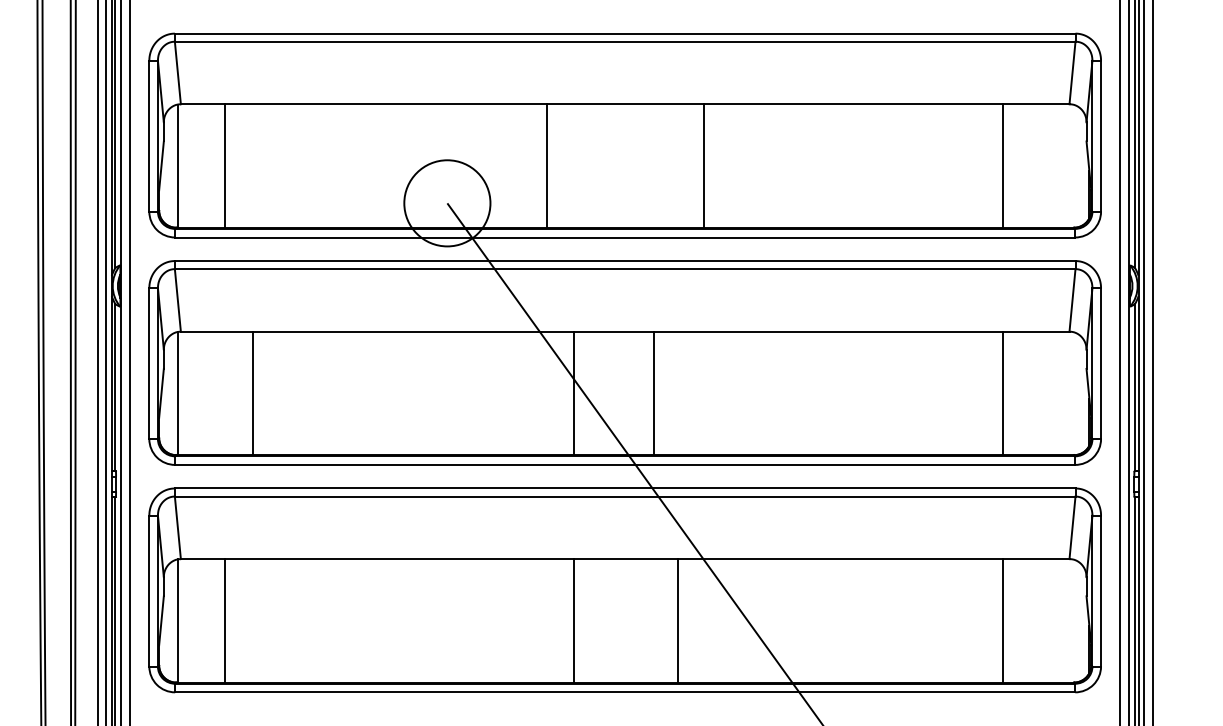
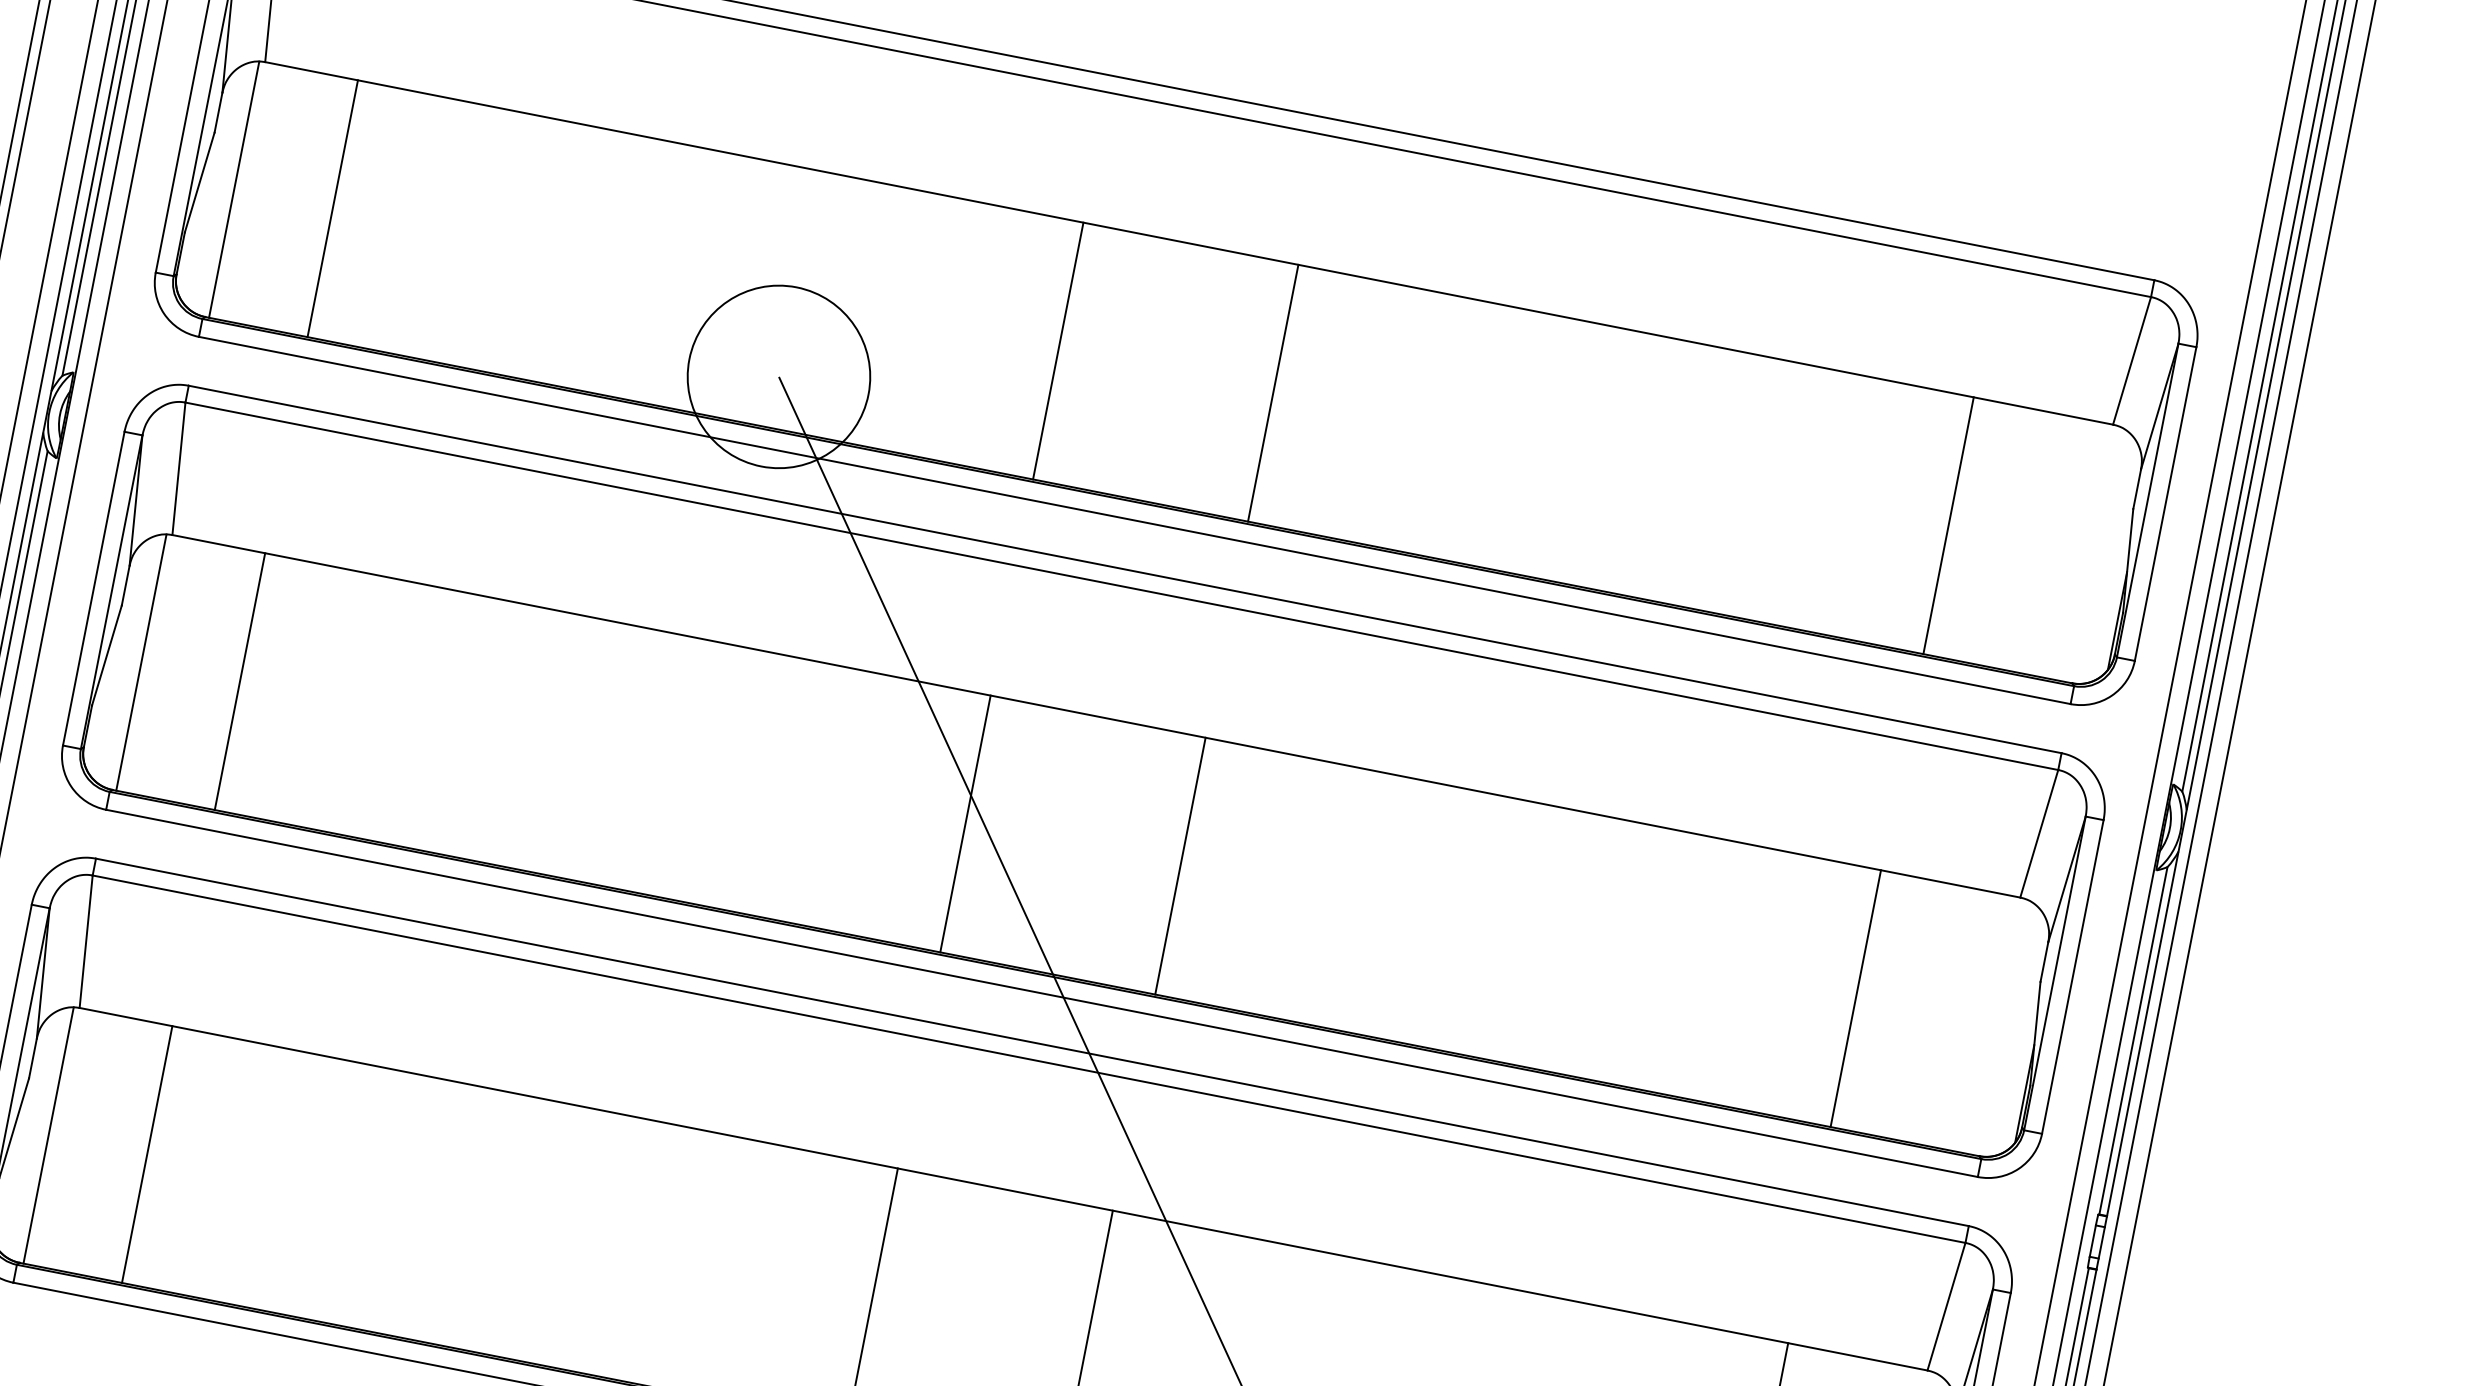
line: (547, 165) -> (1058, 350), moved
line: (703, 165) -> (1272, 392), moved
line: (253, 393) -> (239, 681), moved
line: (653, 393) -> (1179, 866), moved

